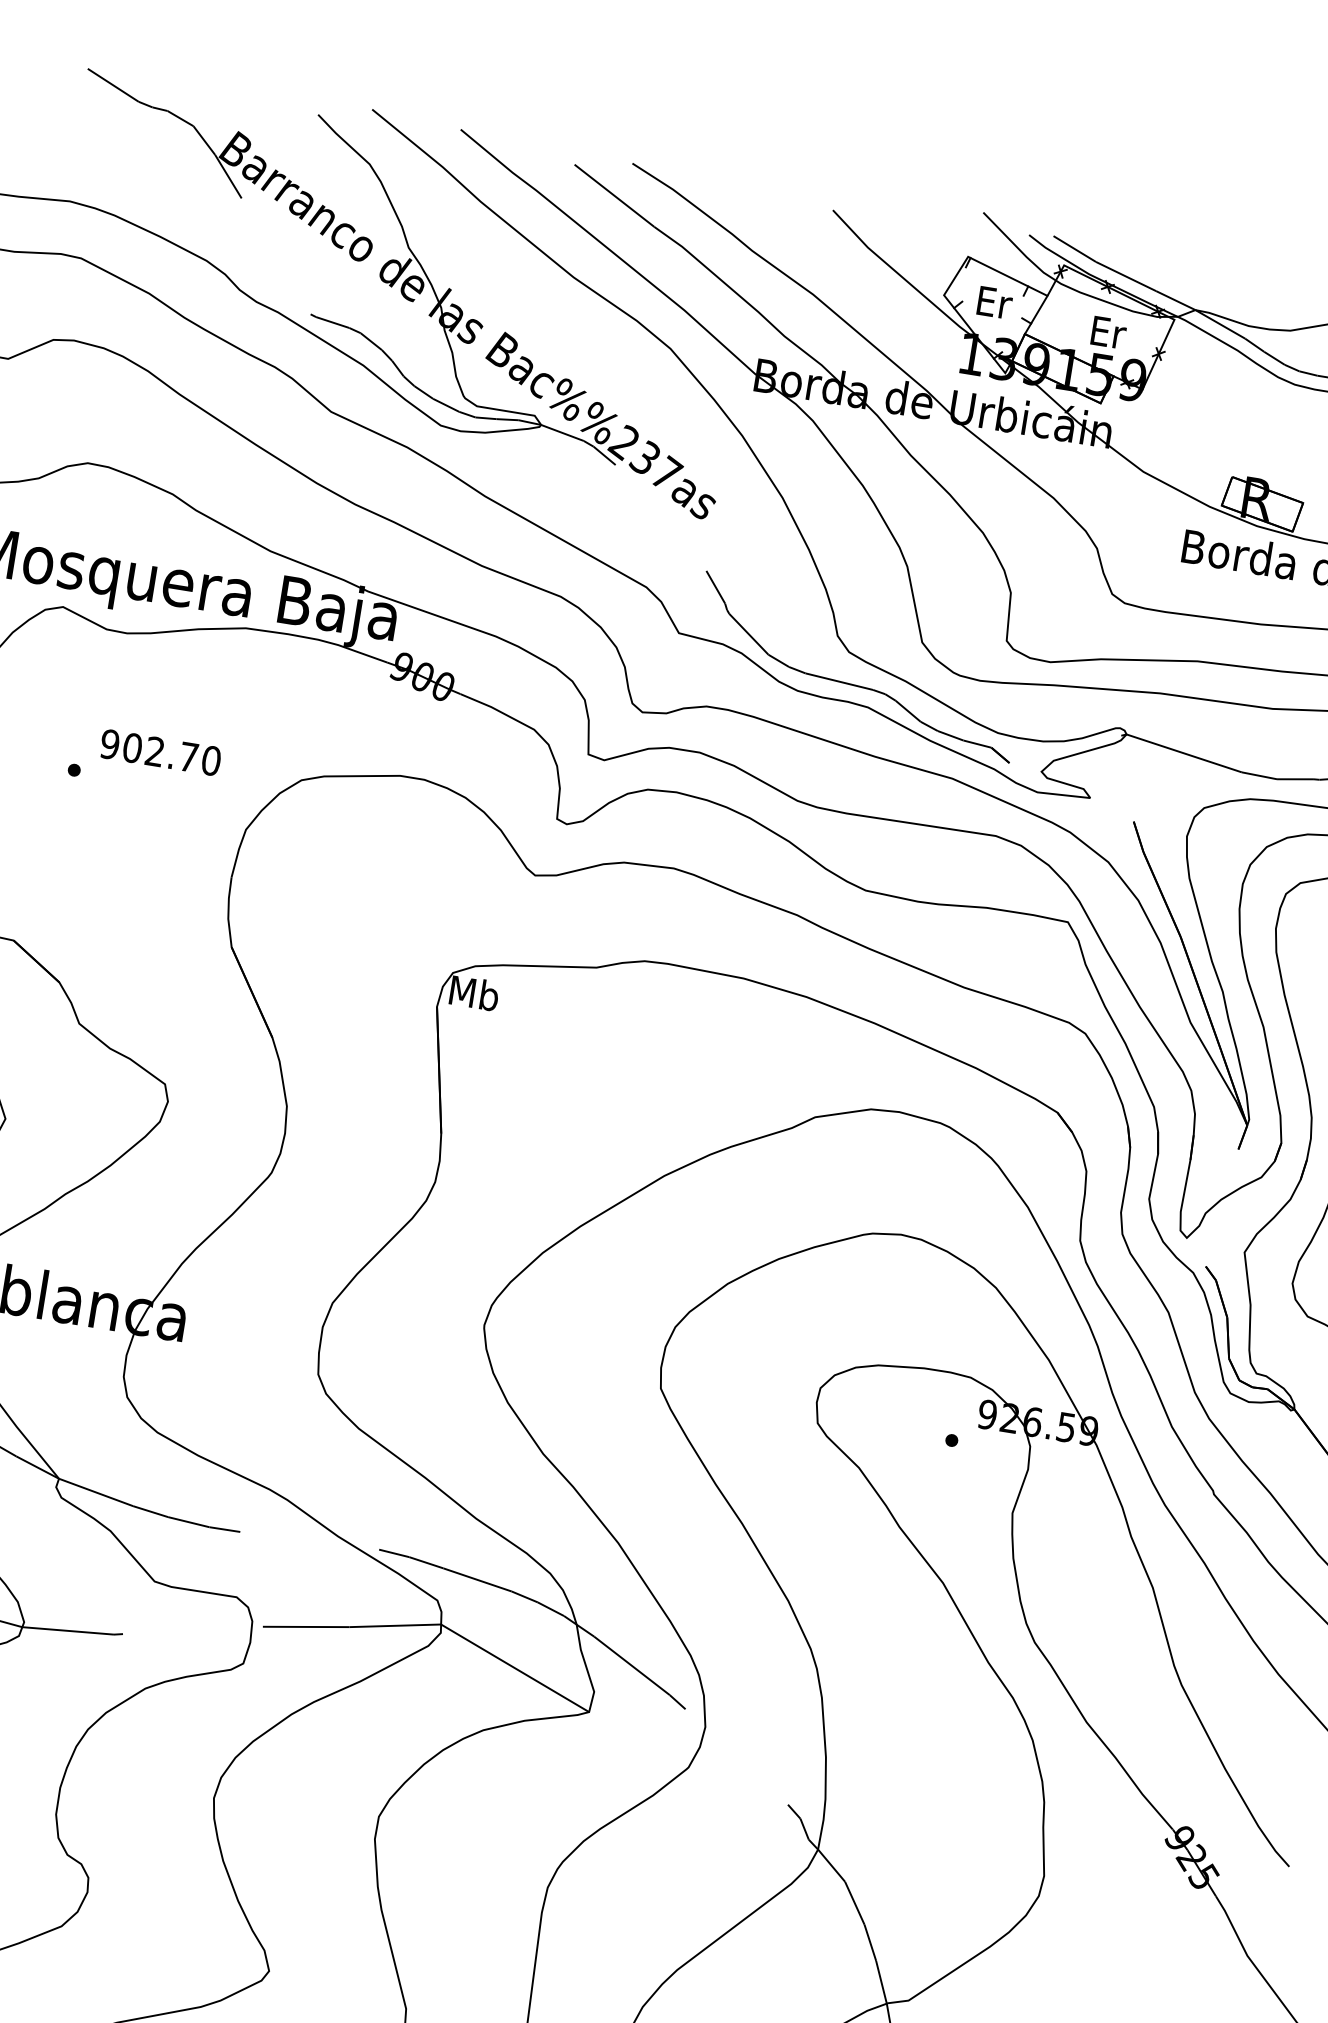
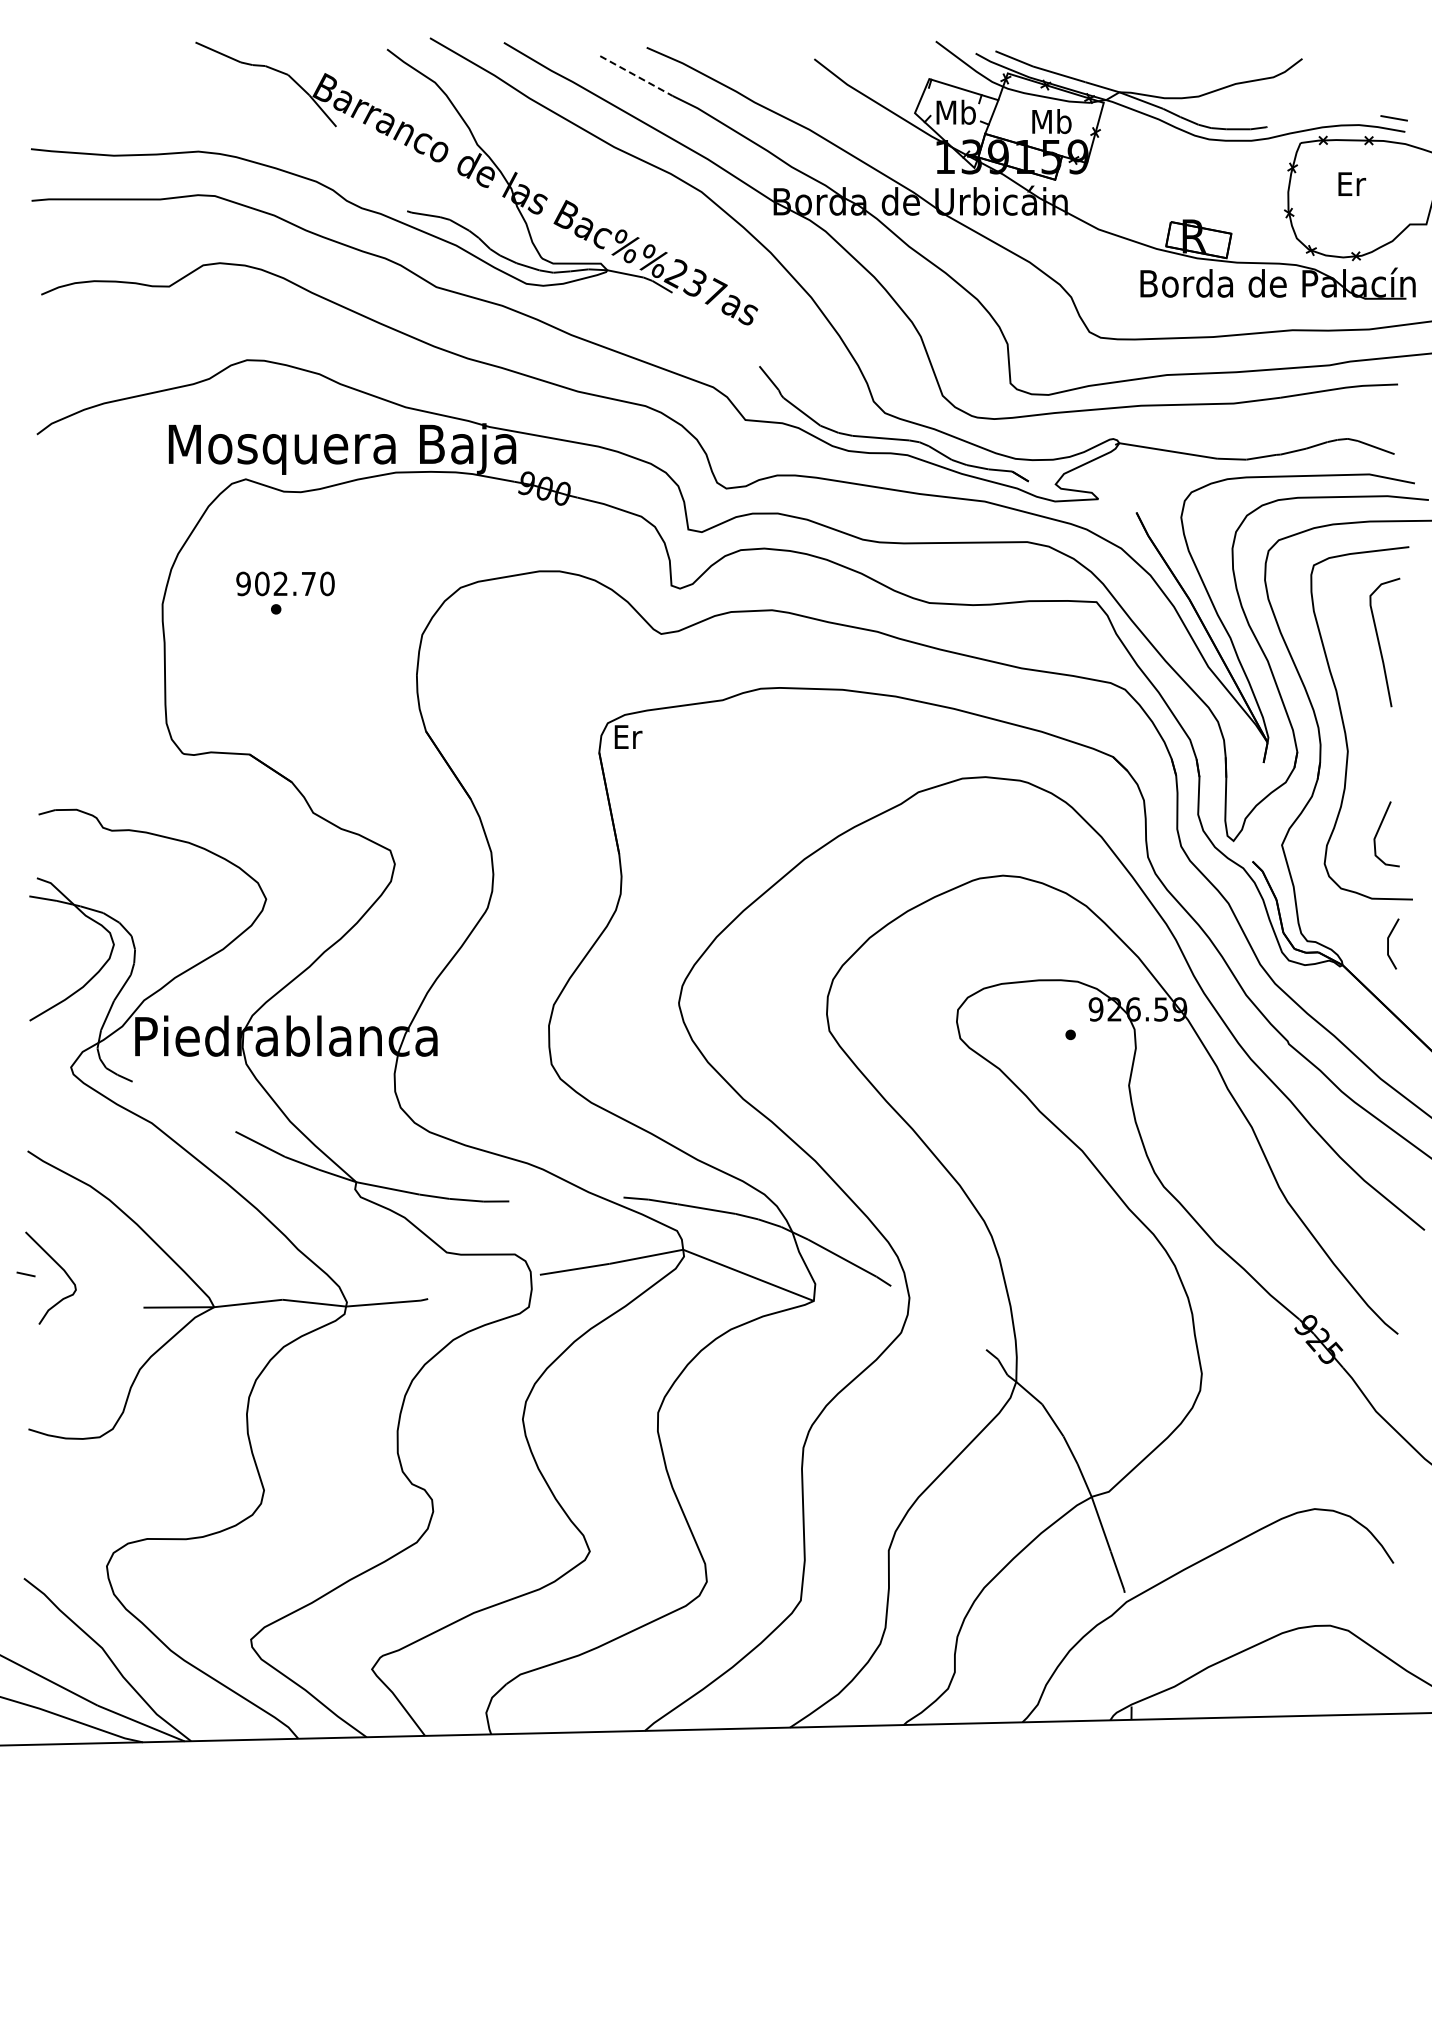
line: (614, 196) -> (636, 76), solid -> dashed
text: (993, 301) -> (955, 111), Er -> Mb
text: (1107, 332) -> (1051, 121), Er -> Mb
text: (160, 752) -> (285, 583), moved
text: (474, 992) -> (627, 736), Mb -> Er

